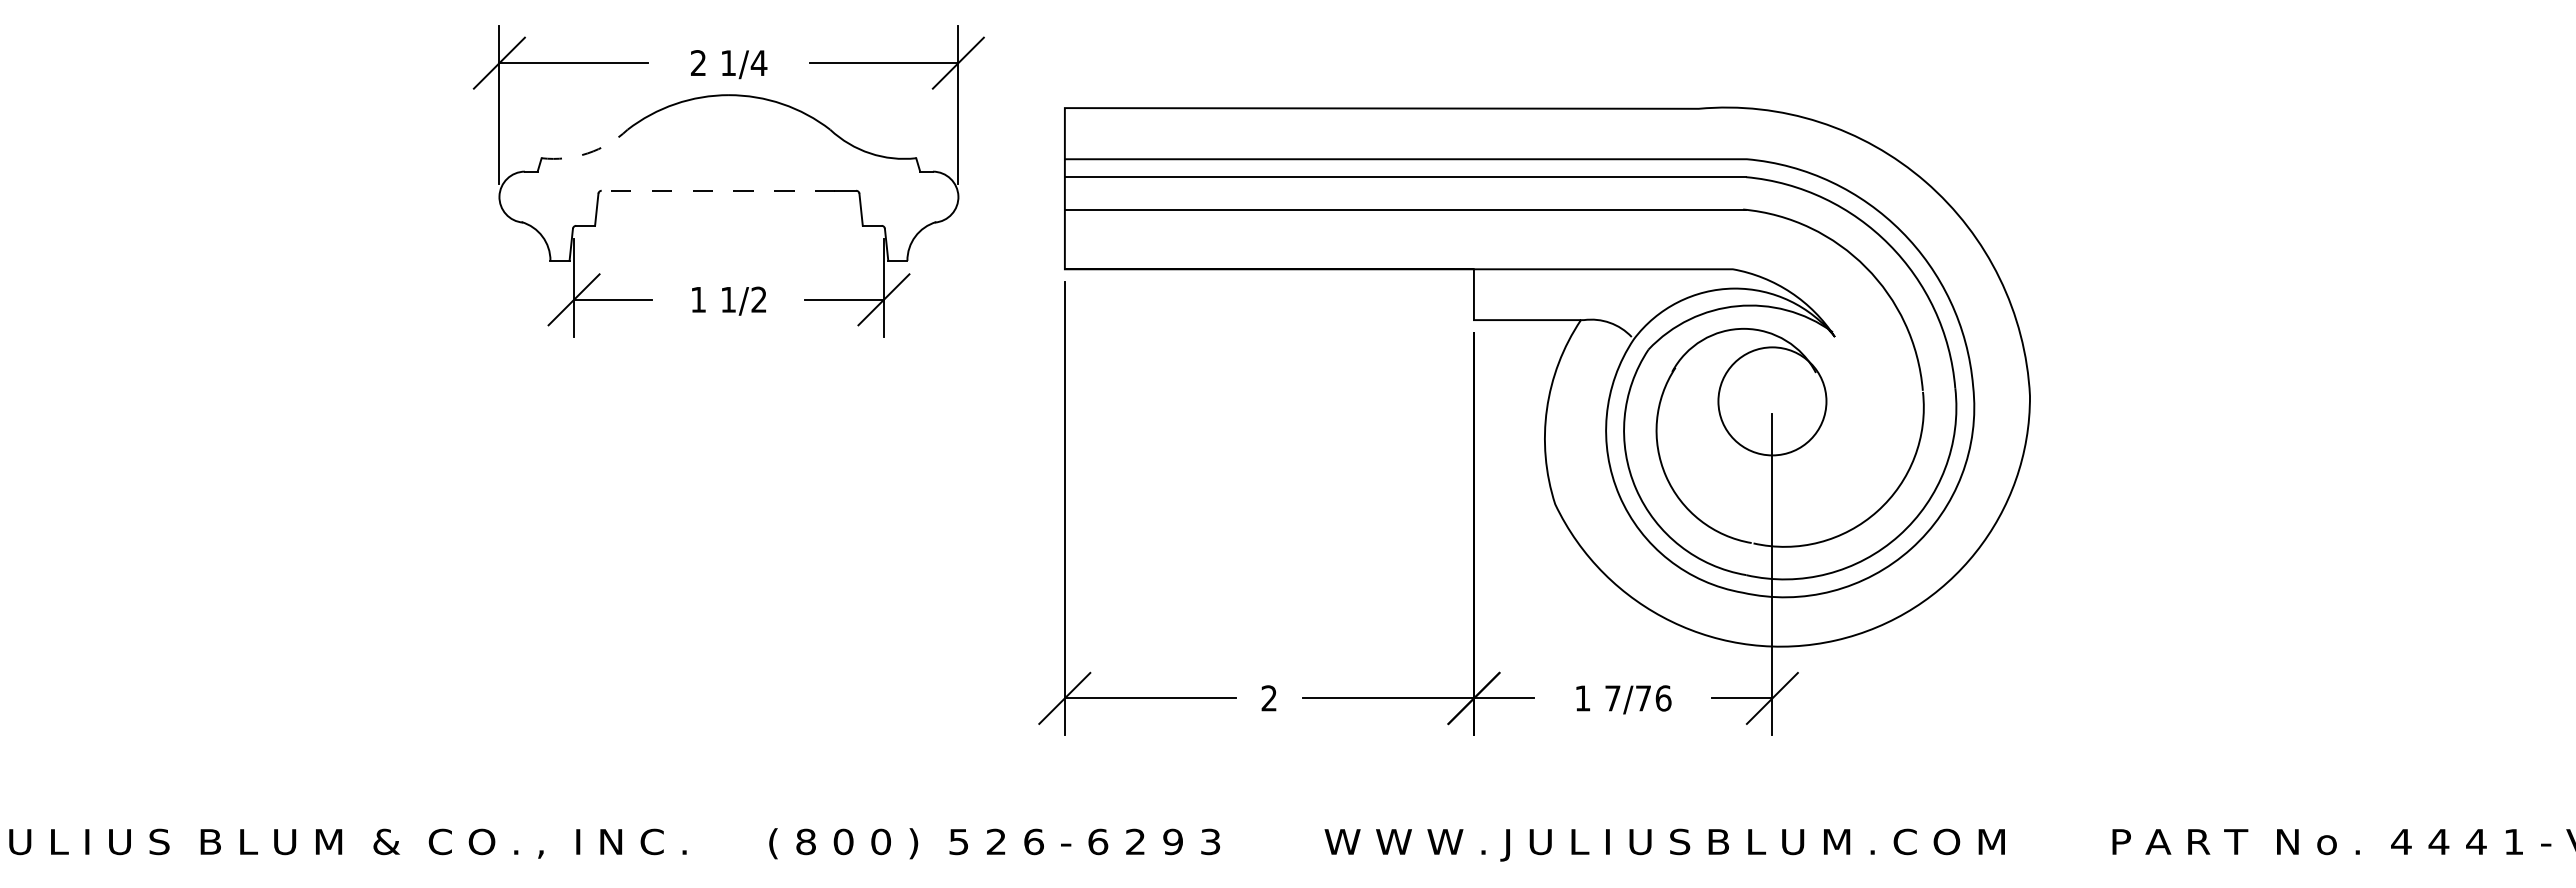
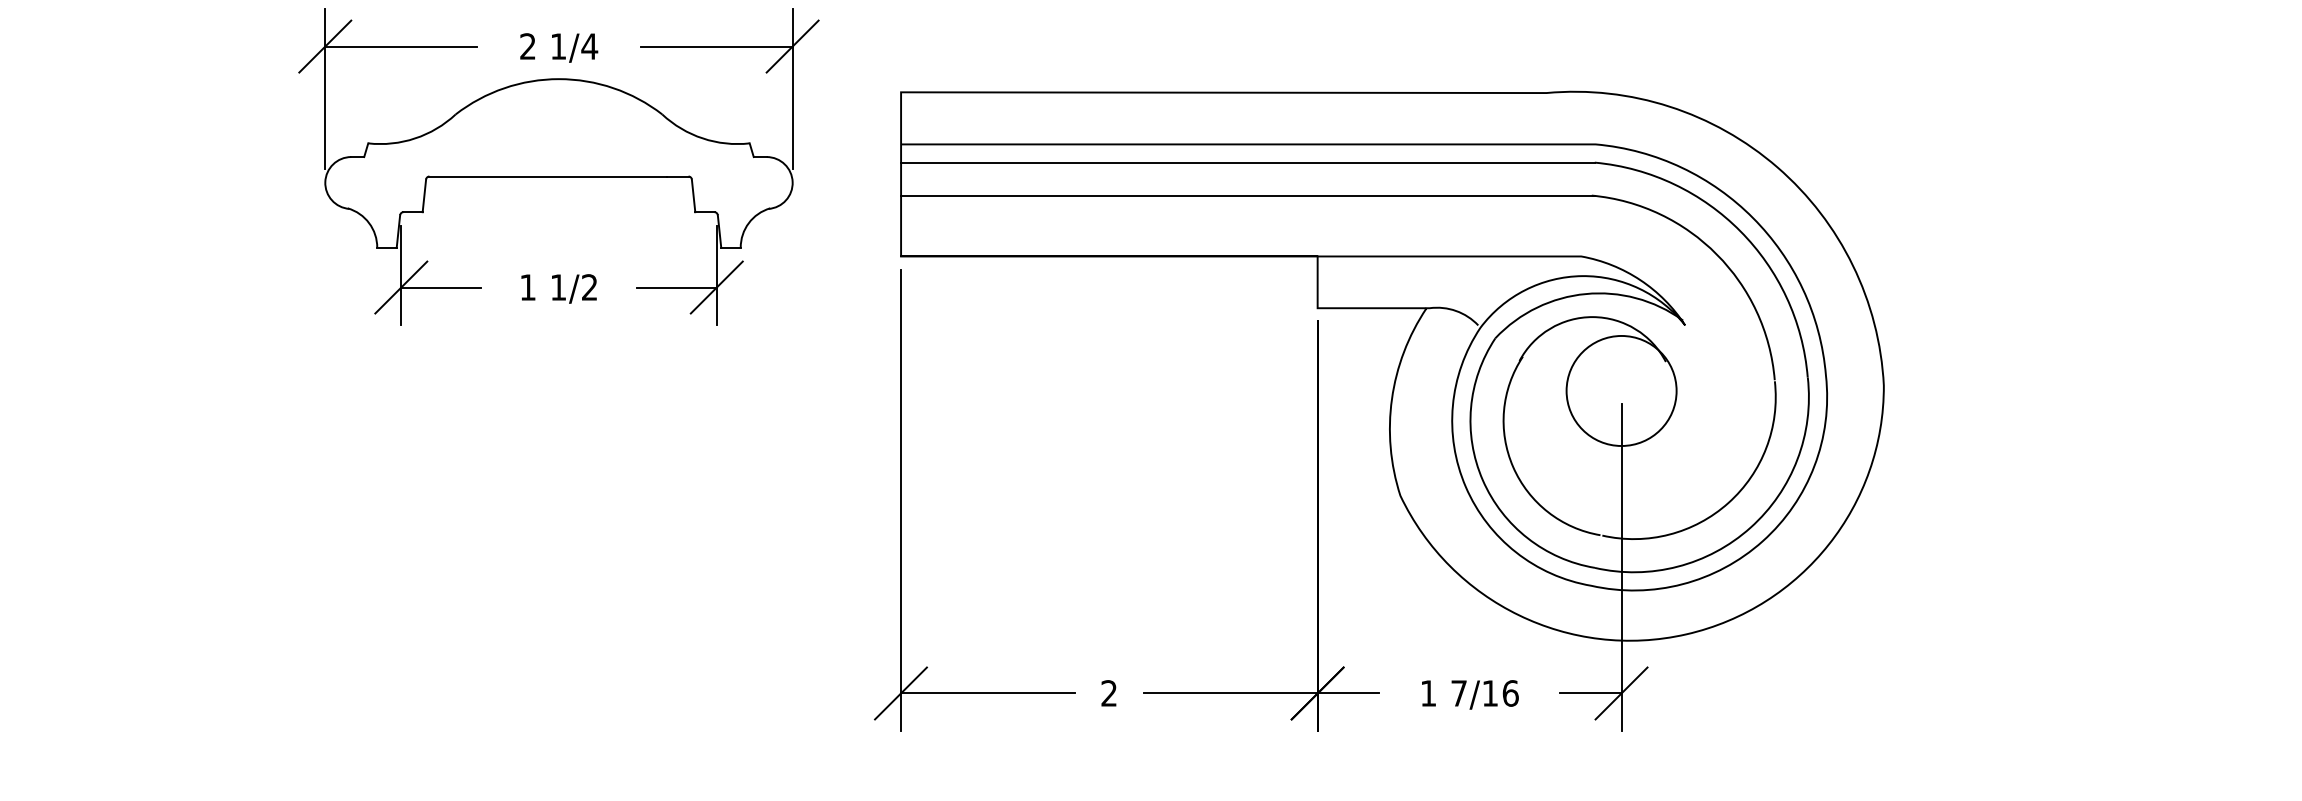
arc: (587, 153) -> (414, 138), dashed -> solid
line: (718, 190) -> (548, 176), dashed -> solid
text: (1643, 698) -> (1490, 693), 7/76 -> 7/16

